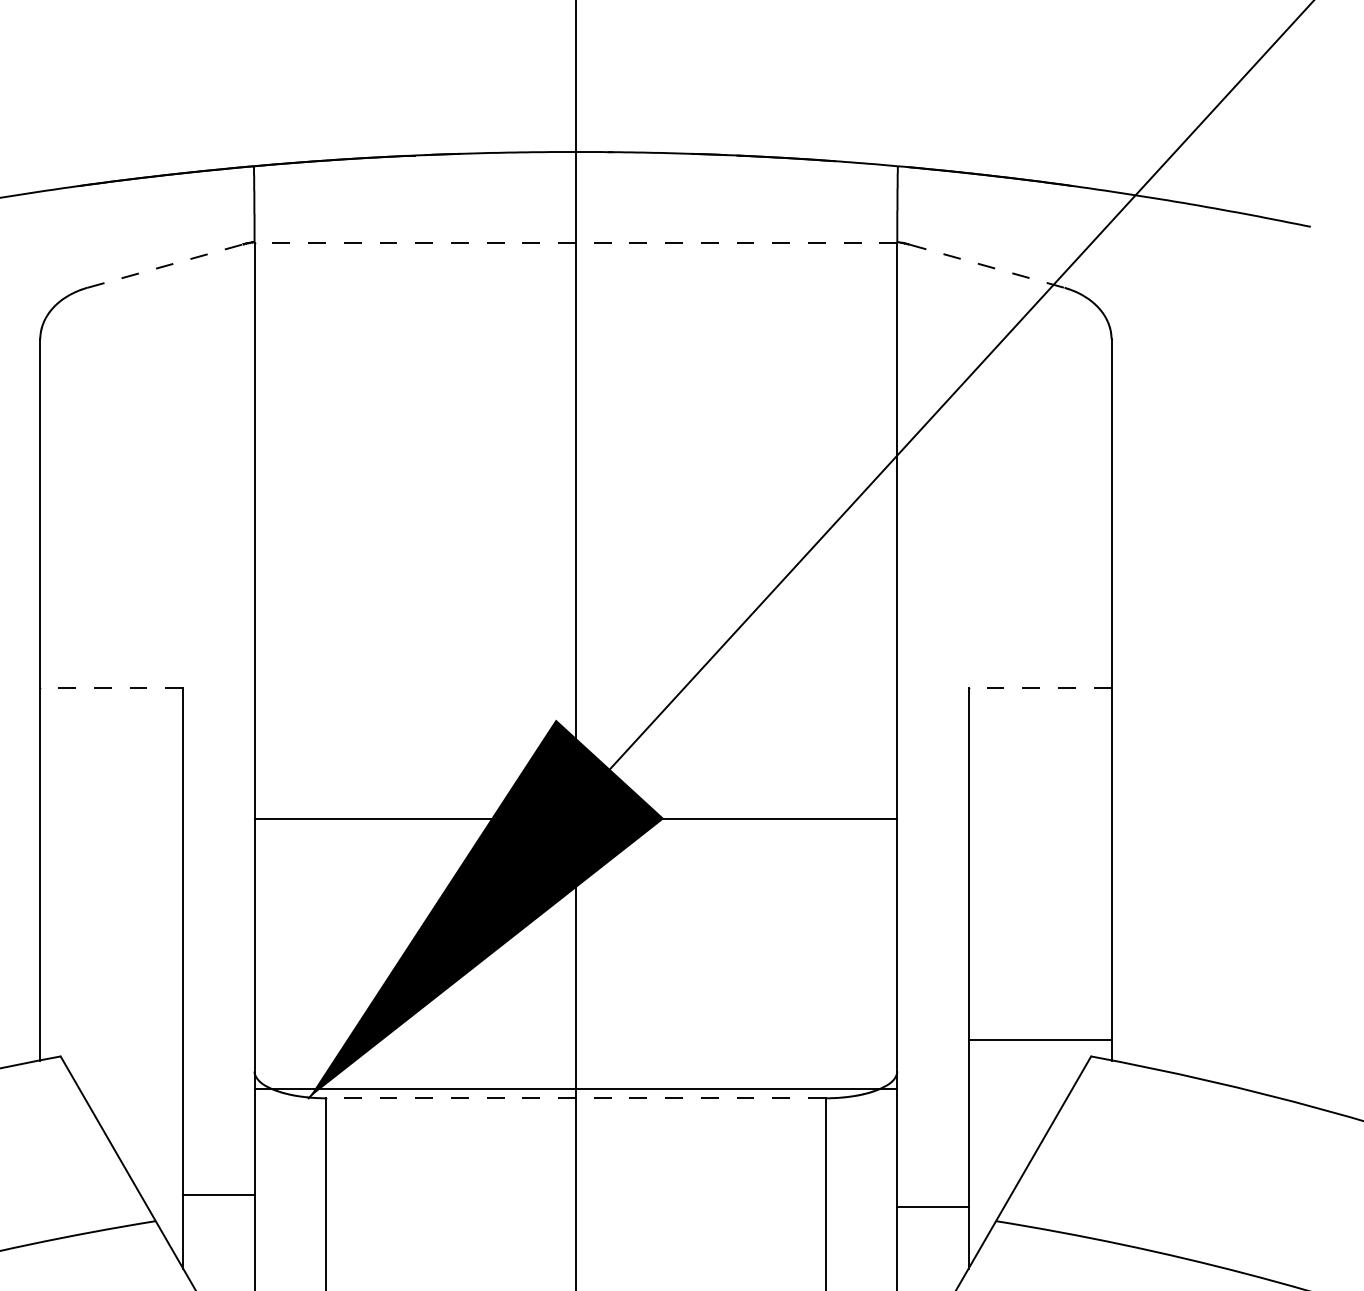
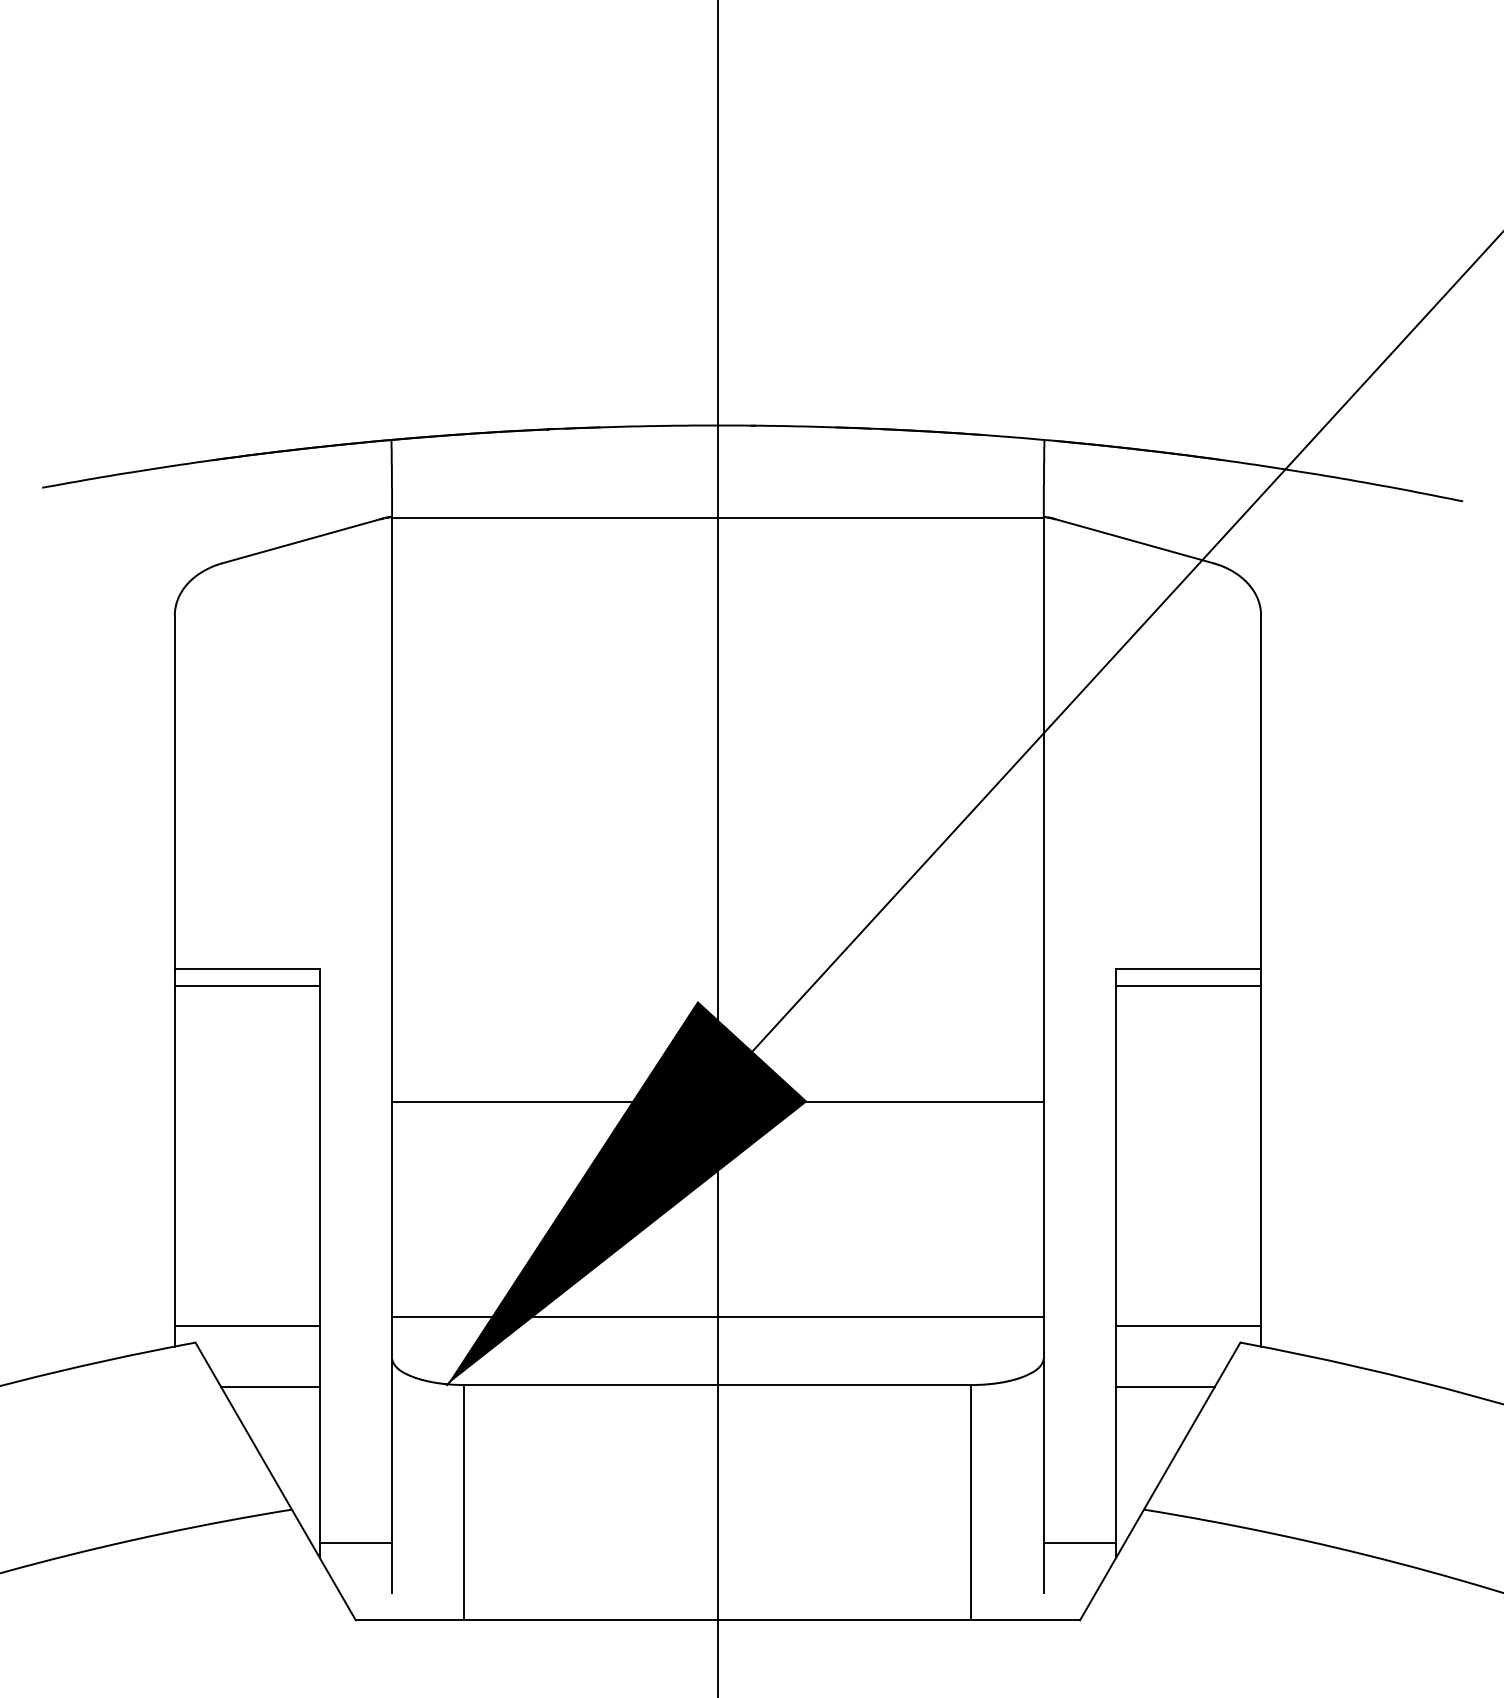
line: (575, 242) -> (717, 517), dashed -> solid
line: (165, 266) -> (301, 541), dashed -> solid
line: (986, 266) -> (1134, 541), dashed -> solid
line: (110, 687) -> (246, 968), dashed -> solid
line: (1039, 687) -> (1188, 968), dashed -> solid
line: (110, 705) -> (246, 986), added
line: (1039, 705) -> (1188, 986), added
line: (110, 1040) -> (246, 1326), added
line: (575, 1088) -> (717, 1317), moved
line: (575, 1098) -> (717, 1385), dashed -> solid
line: (134, 1099) -> (270, 1386), added
line: (1017, 1099) -> (1165, 1386), added
line: (218, 1194) -> (355, 1542), moved
line: (932, 1207) -> (1079, 1542), moved

